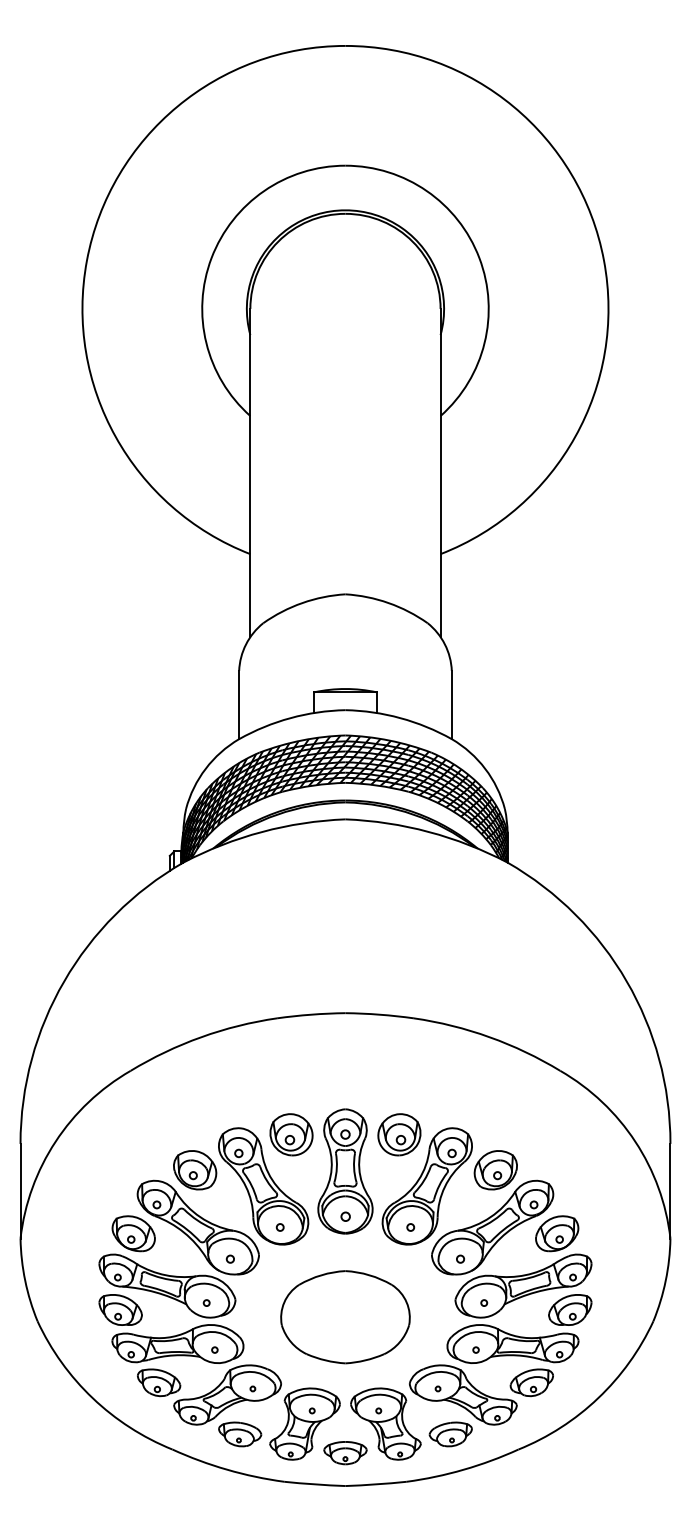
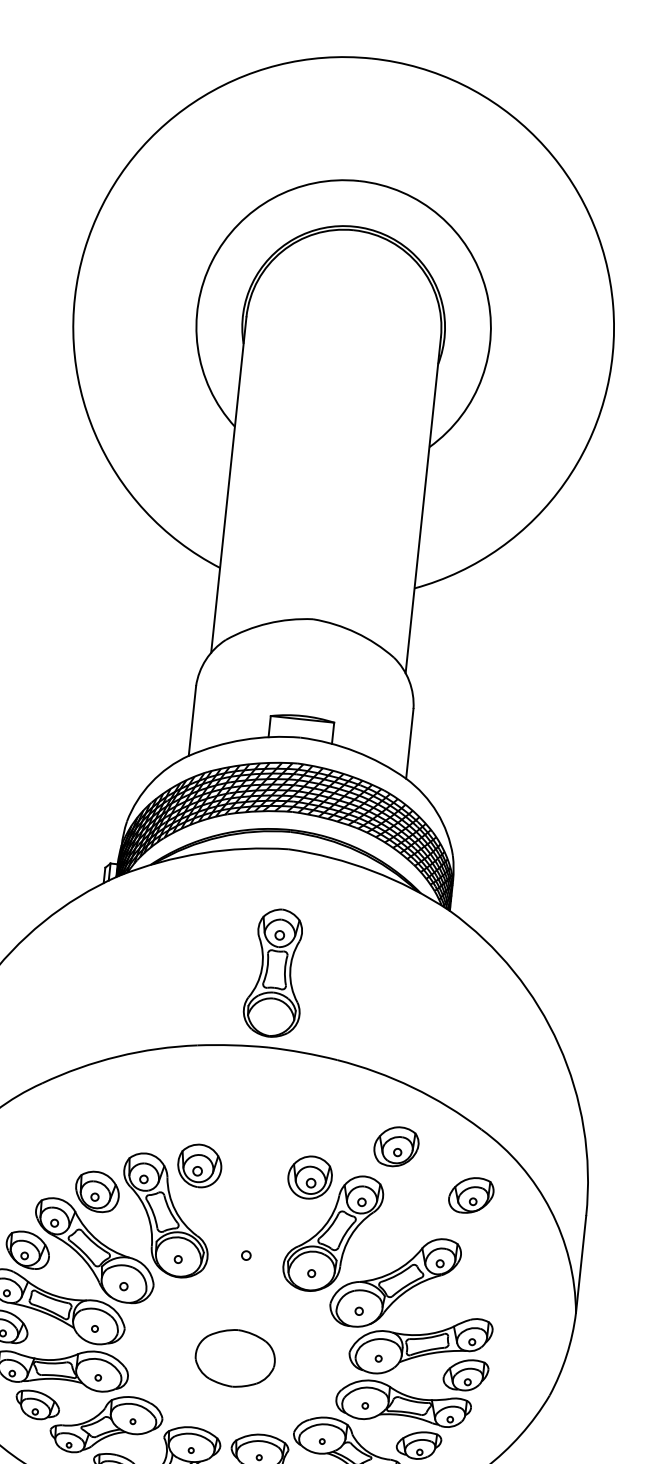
part: (495, 1170) -> (396, 1147), moved
part: (345, 1171) -> (275, 973), moved
part: (557, 1233) -> (471, 1195), moved
part: (345, 1317) -> (235, 1358), size x0.6

